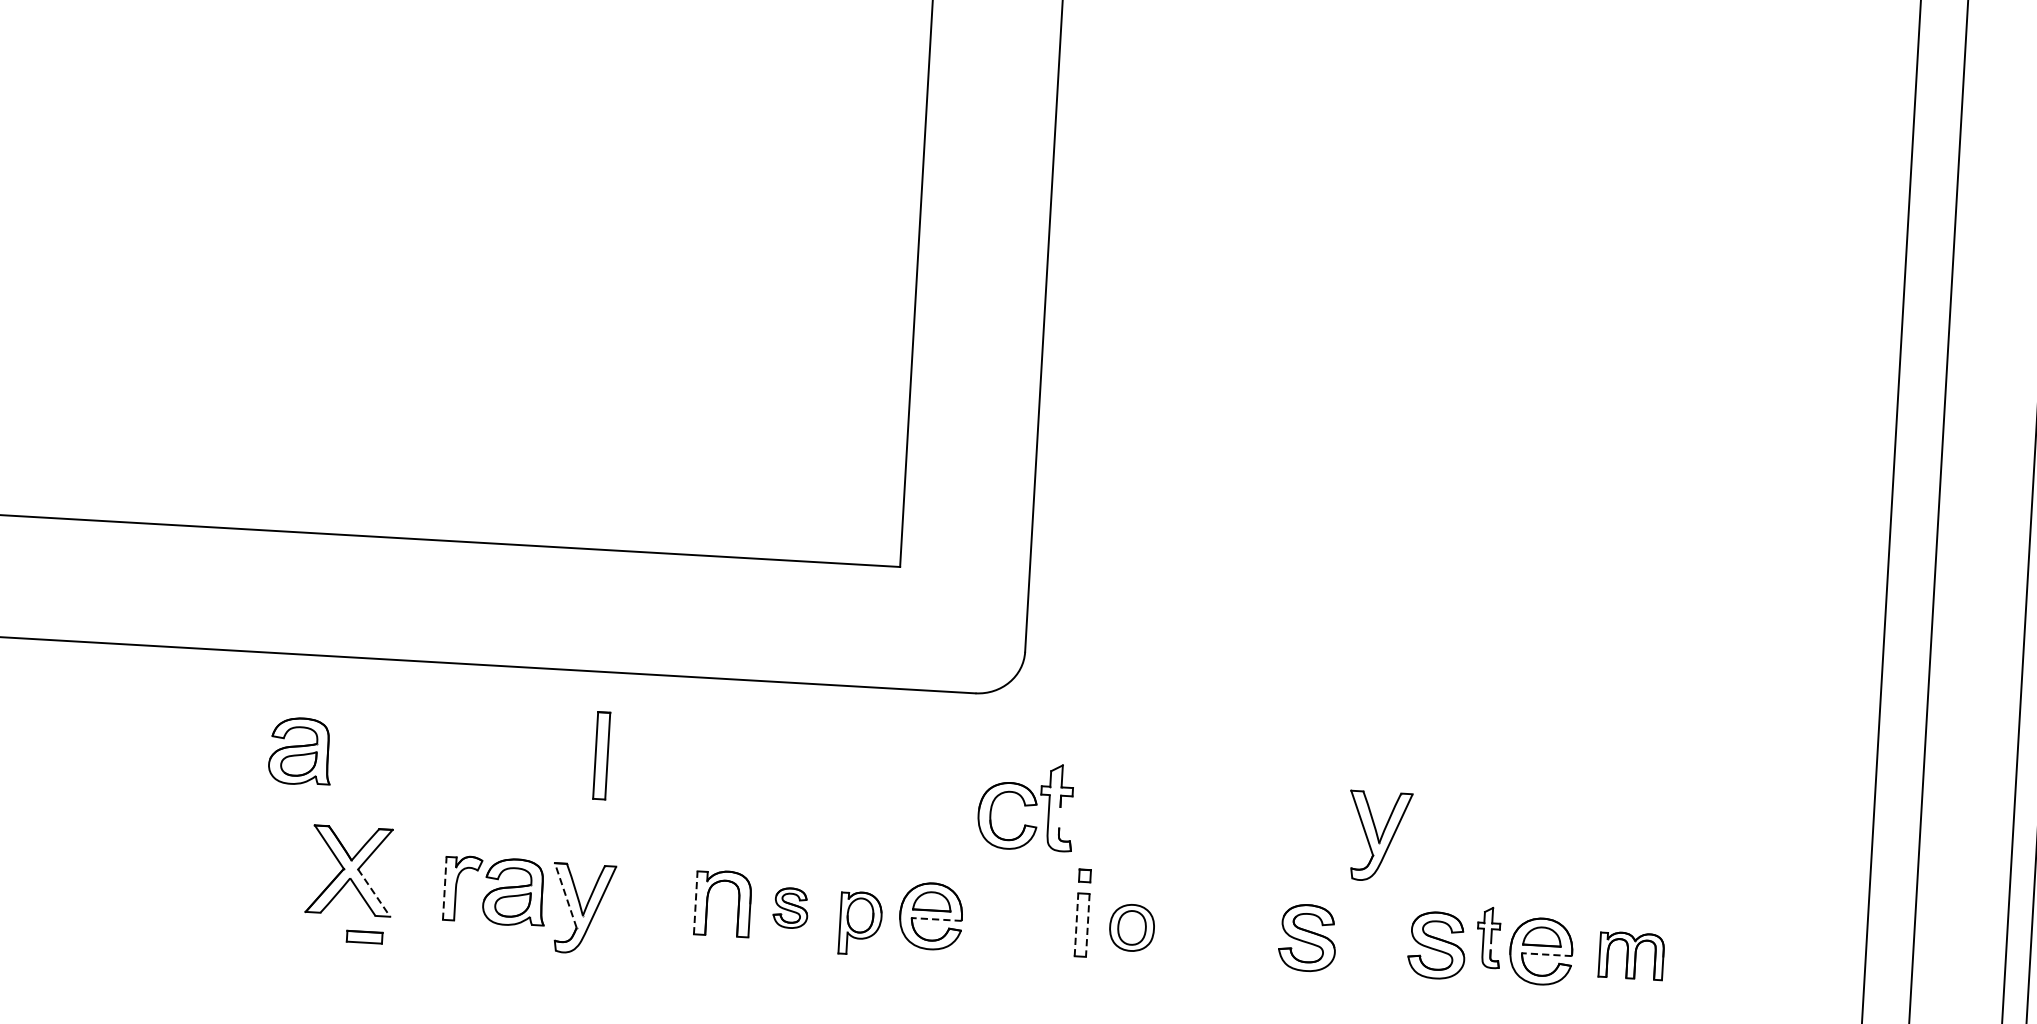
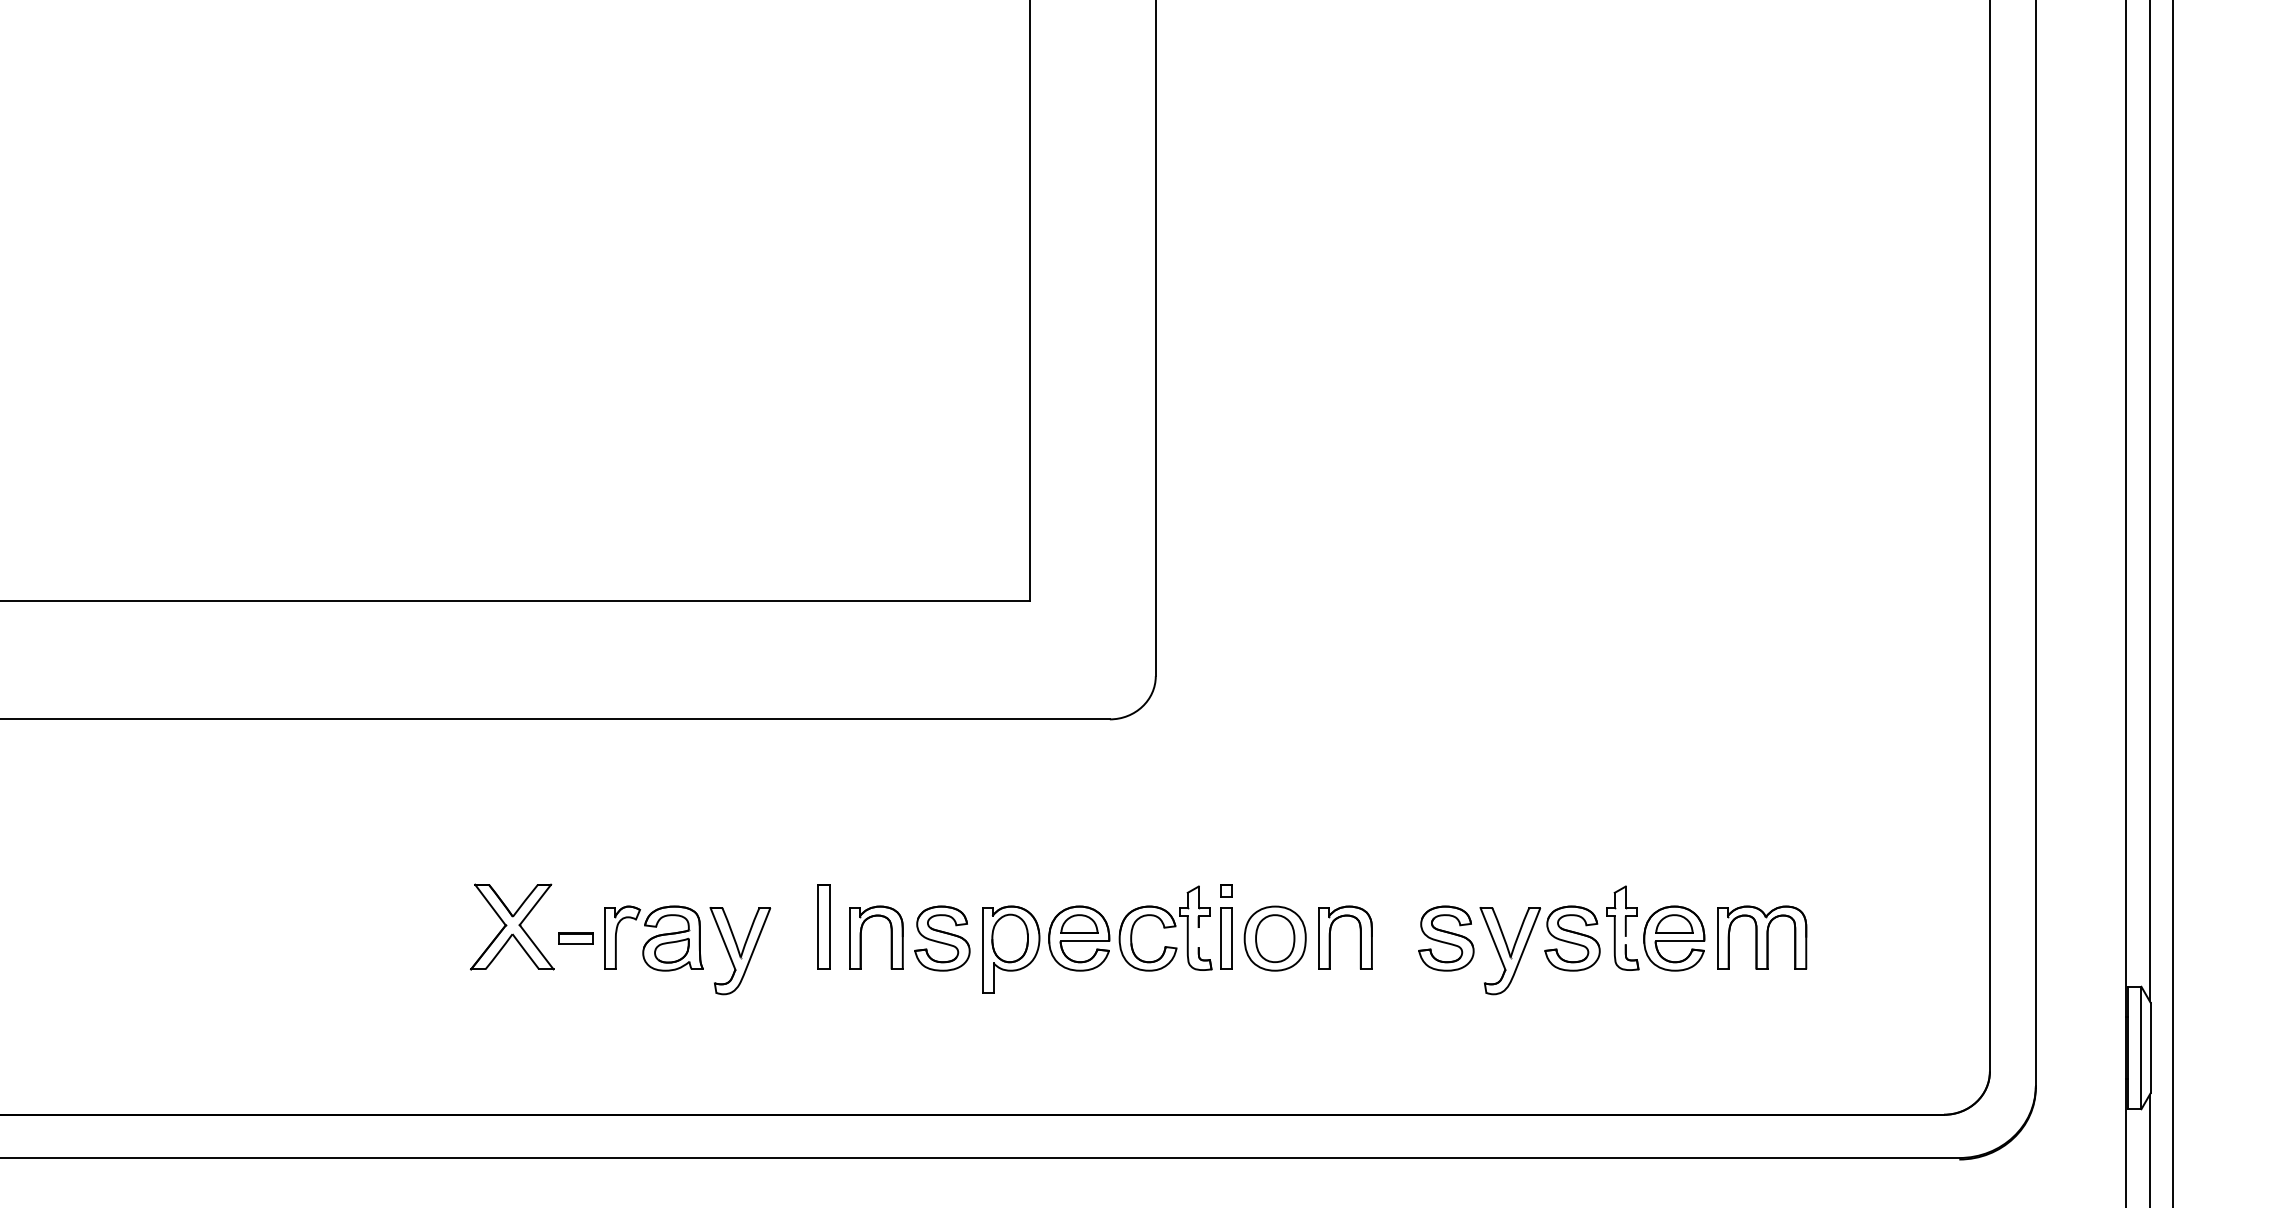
part: (299, 751) -> (456, 813), removed
part: (601, 755) -> (823, 926), moved
part: (1026, 806) -> (1165, 928), moved
part: (1379, 837) -> (1510, 951), moved
line: (444, 888) -> (604, 938), dashed -> solid
line: (374, 893) -> (536, 947), dashed -> solid
line: (565, 895) -> (722, 938), dashed -> solid
line: (695, 902) -> (849, 938), dashed -> solid
part: (790, 908) -> (942, 938), size x1.67
line: (936, 919) -> (1084, 941), dashed -> solid
part: (861, 923) -> (1011, 949), size x1.43
line: (1076, 924) -> (1220, 938), dashed -> solid
line: (1088, 925) -> (1232, 938), dashed -> solid
part: (1131, 927) -> (1274, 938), size x1.43
part: (1218, 931) -> (1359, 937), added
part: (364, 937) -> (575, 938), moved
part: (1488, 937) -> (1622, 927), size x1.43
line: (1546, 954) -> (1679, 941), dashed -> solid
part: (1631, 955) -> (1762, 937), size x1.43

